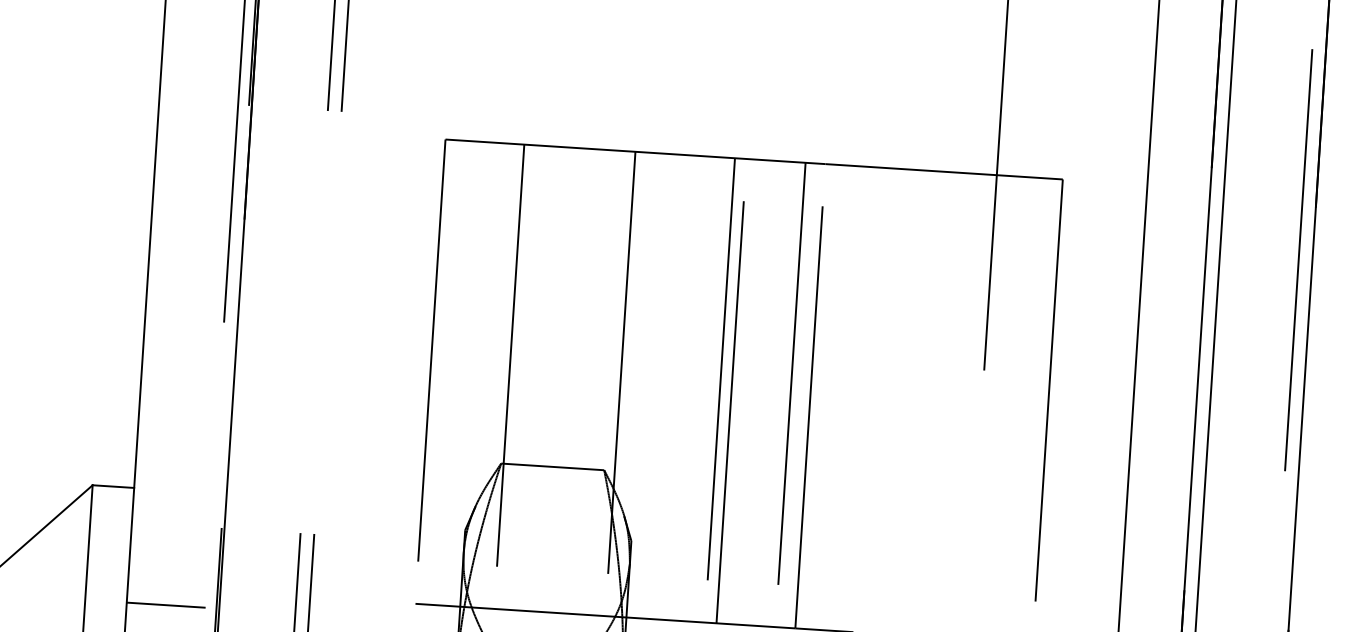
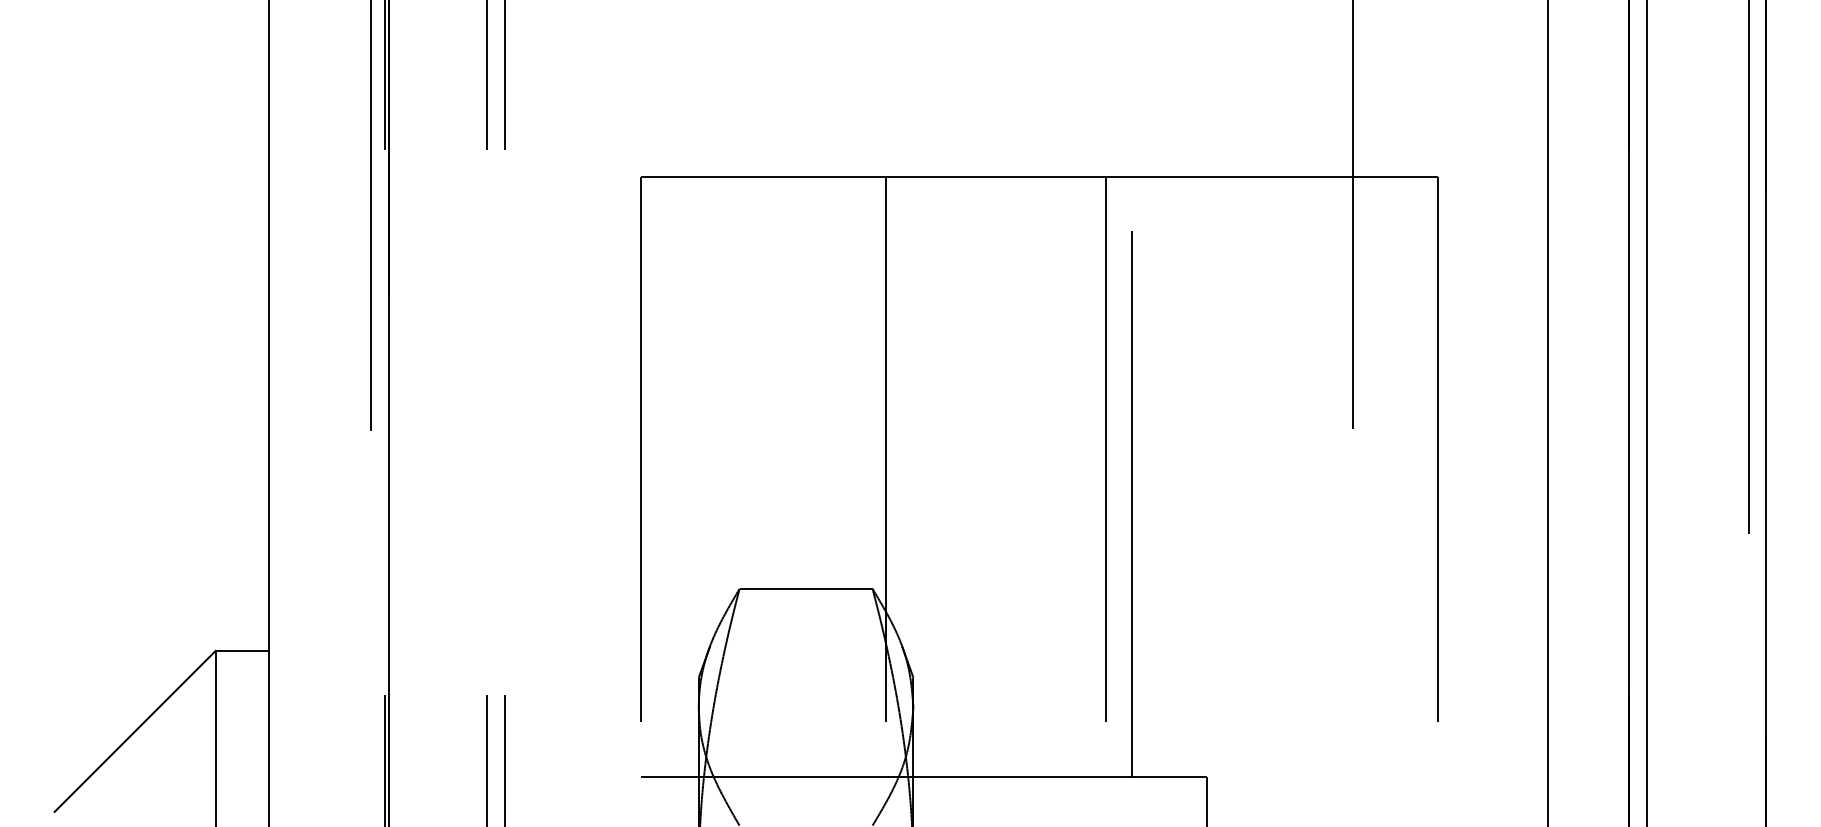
line: (509, 376) -> (742, 476), removed
line: (719, 390) -> (1014, 476), removed
line: (731, 391) -> (1029, 476), removed
line: (166, 605) -> (320, 799), removed

